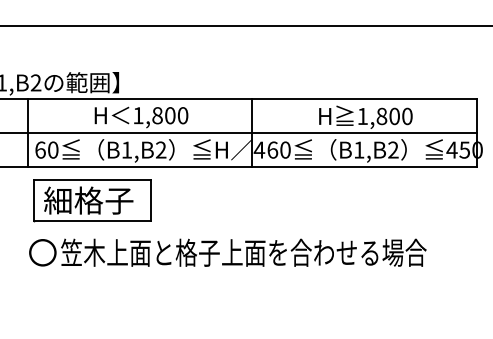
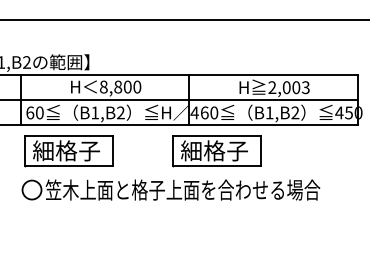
text: (138, 115) -> (103, 86), 1,800 -> 8,800
text: (384, 115) -> (288, 86), 1,800 -> 2,003
part: (289, 200) -> (217, 150), added

